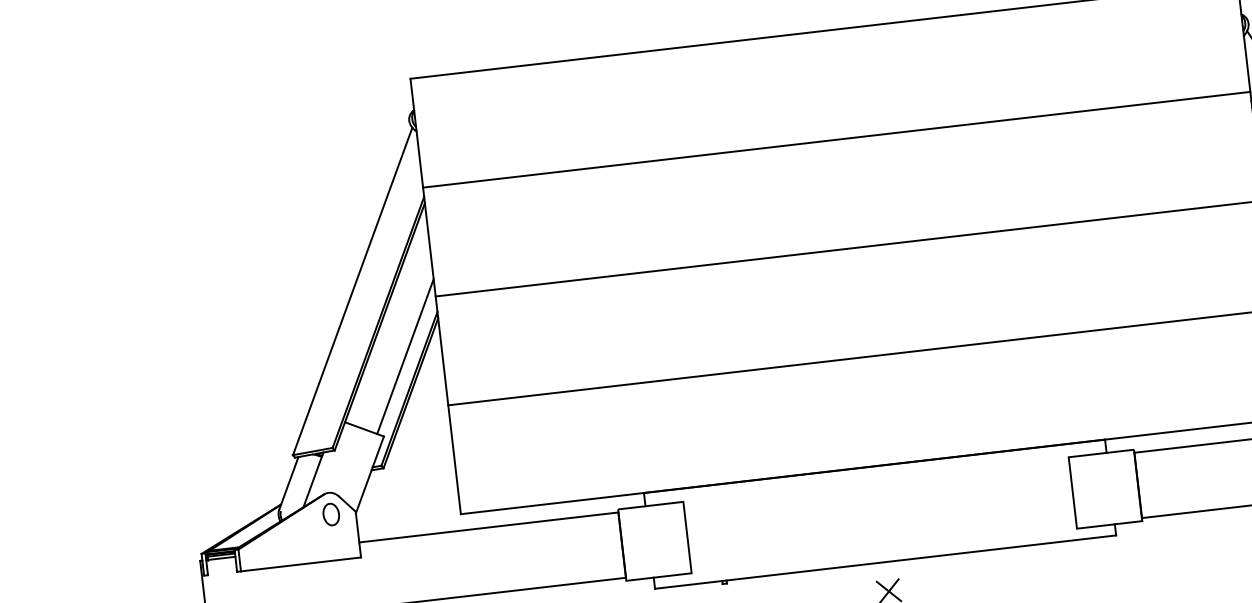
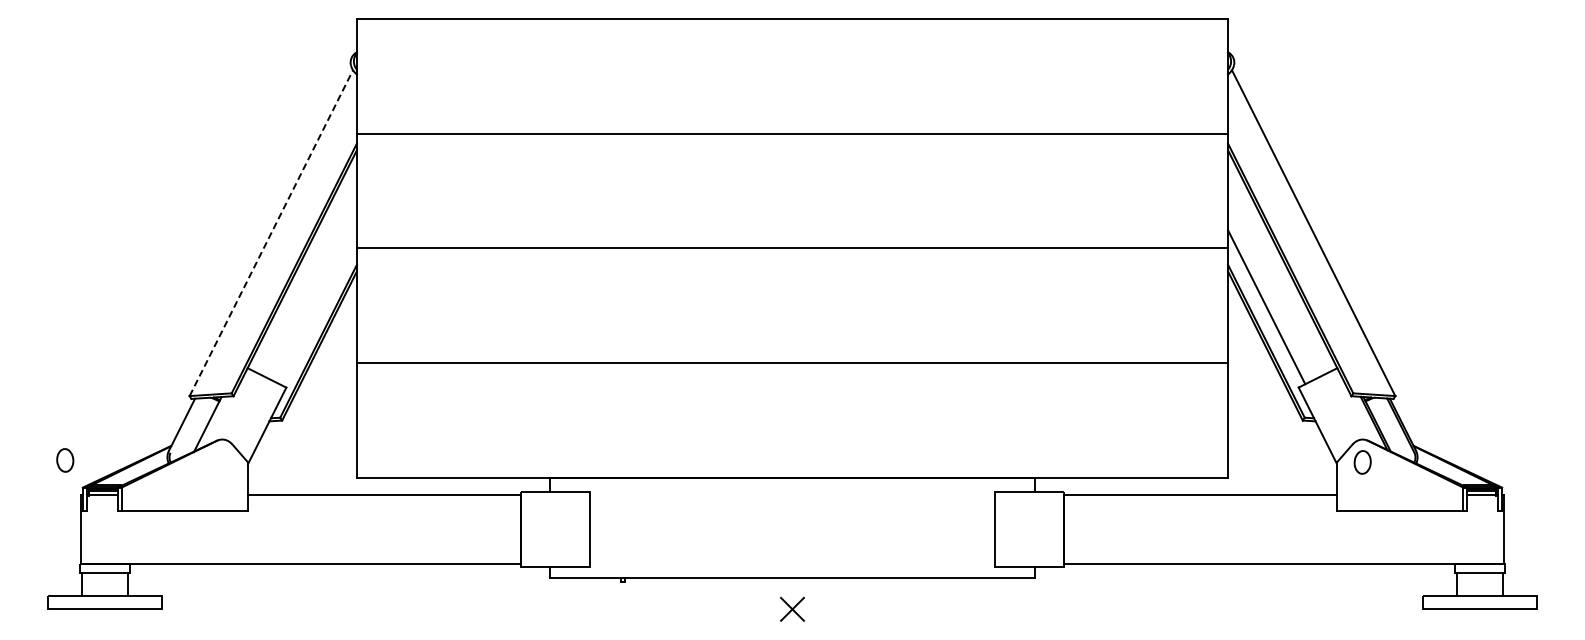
line: (352, 290) -> (271, 232), solid -> dashed
line: (404, 356) -> (317, 307), removed
part: (331, 514) -> (65, 460), moved

